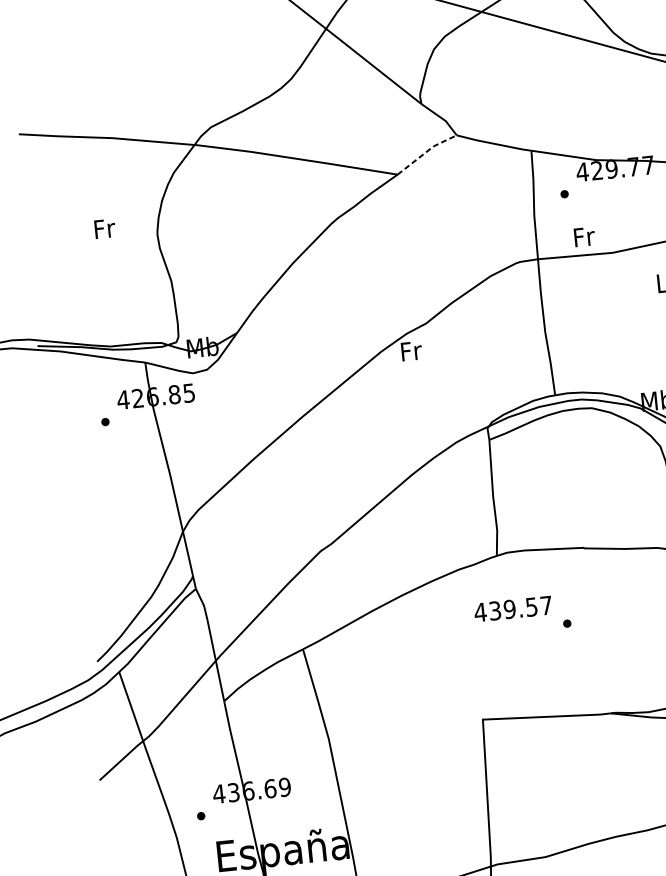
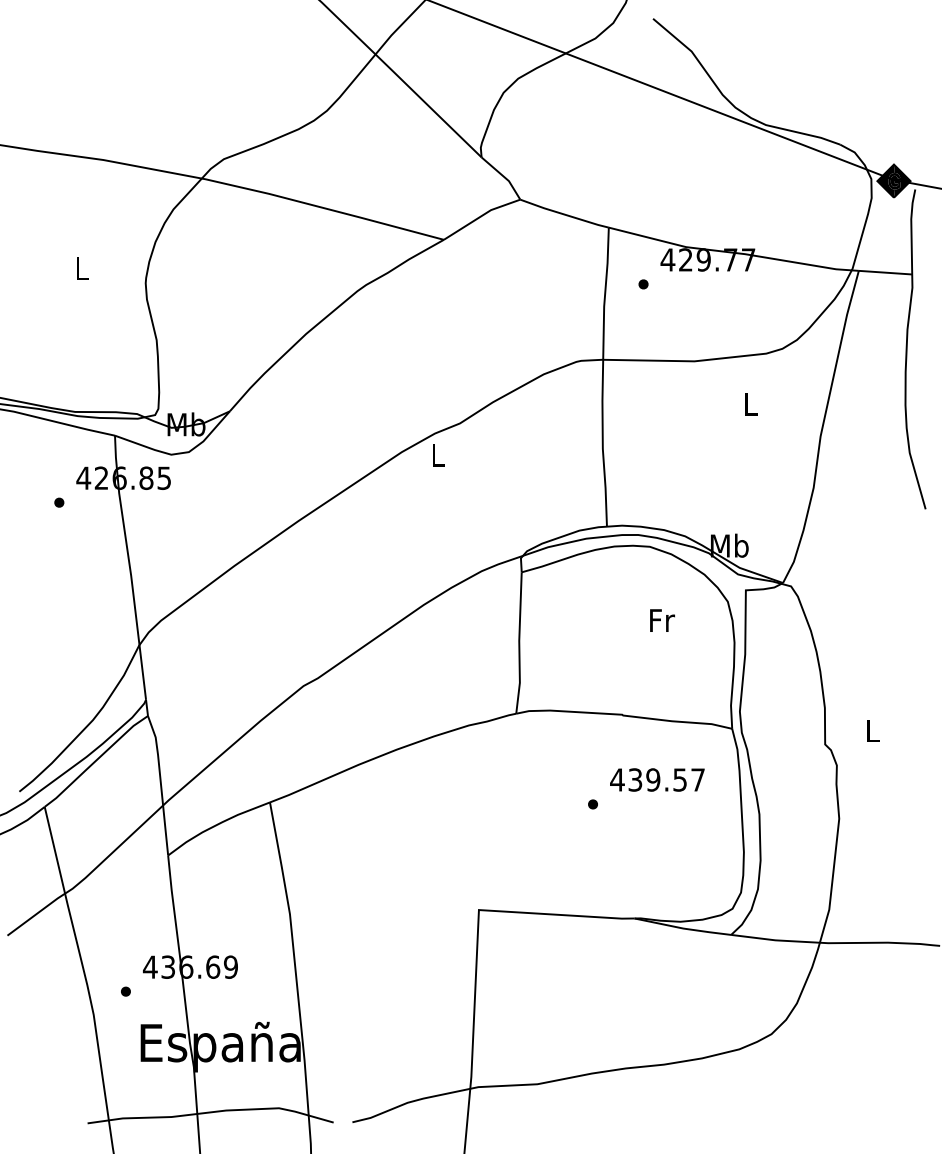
line: (426, 151) -> (481, 215), dashed -> solid
text: (104, 228) -> (82, 268), Fr -> L
text: (584, 236) -> (662, 620), moved
text: (411, 350) -> (438, 454), Fr -> L
text: (513, 608) -> (657, 779), moved

